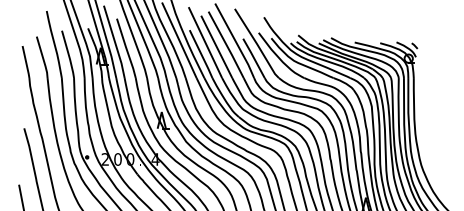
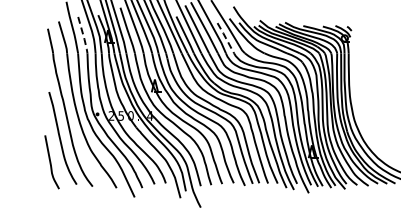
line: (68, 56) -> (83, 36), solid -> dashed
line: (253, 57) -> (225, 37), solid -> dashed
text: (118, 158) -> (121, 115), 0 -> 5

